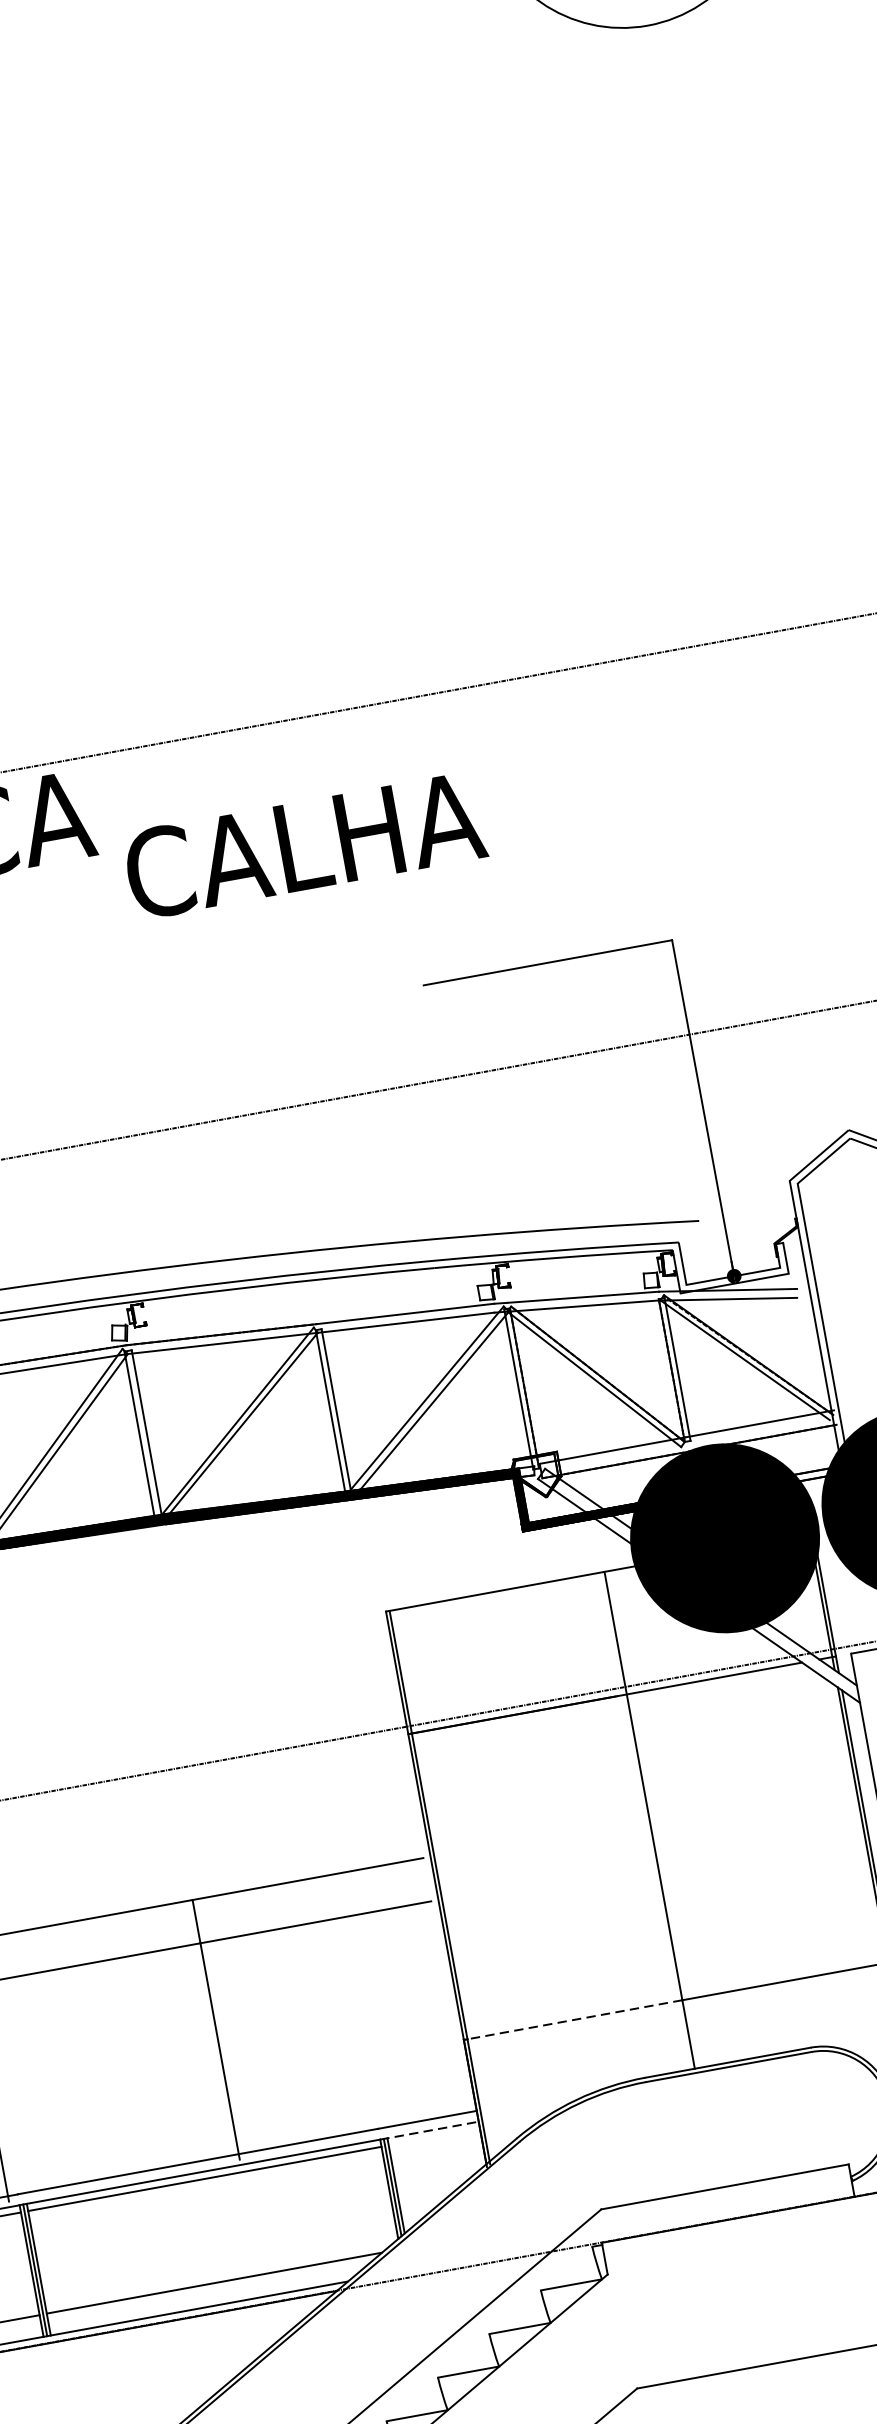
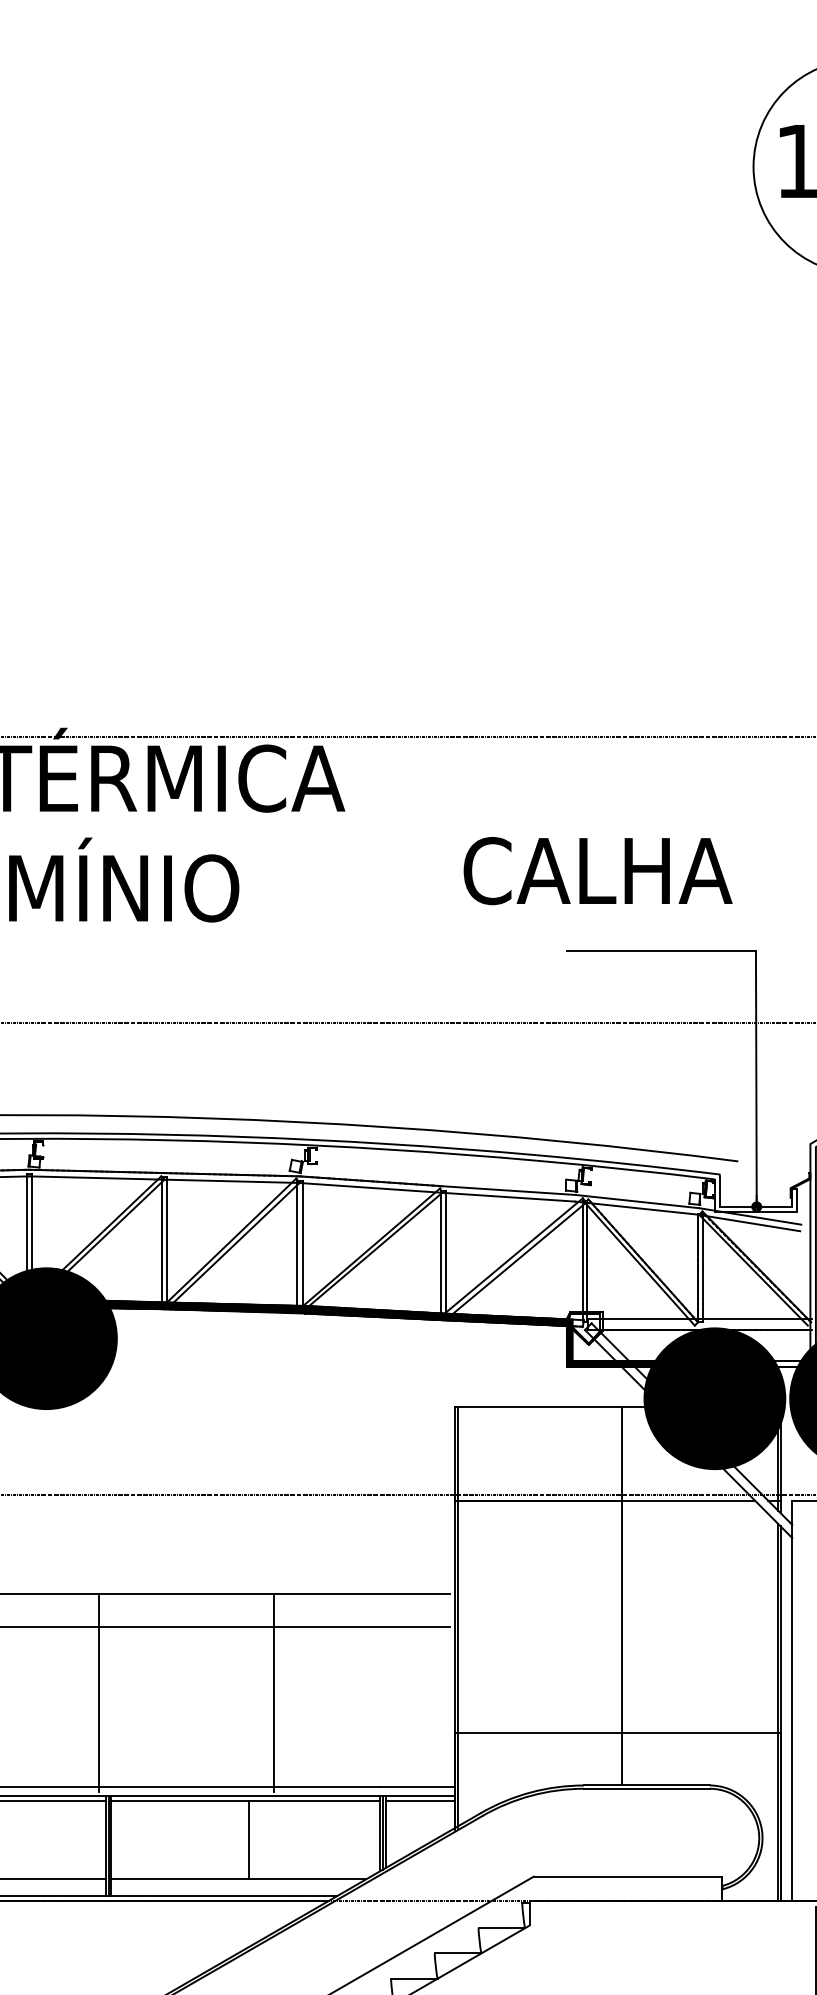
text: (304, 846) -> (597, 871), moved
line: (571, 2020) -> (537, 1733), dashed -> solid
line: (430, 2130) -> (418, 1795), dashed -> solid
line: (434, 2137) -> (420, 1801), added
line: (217, 2230) -> (248, 1840), added

